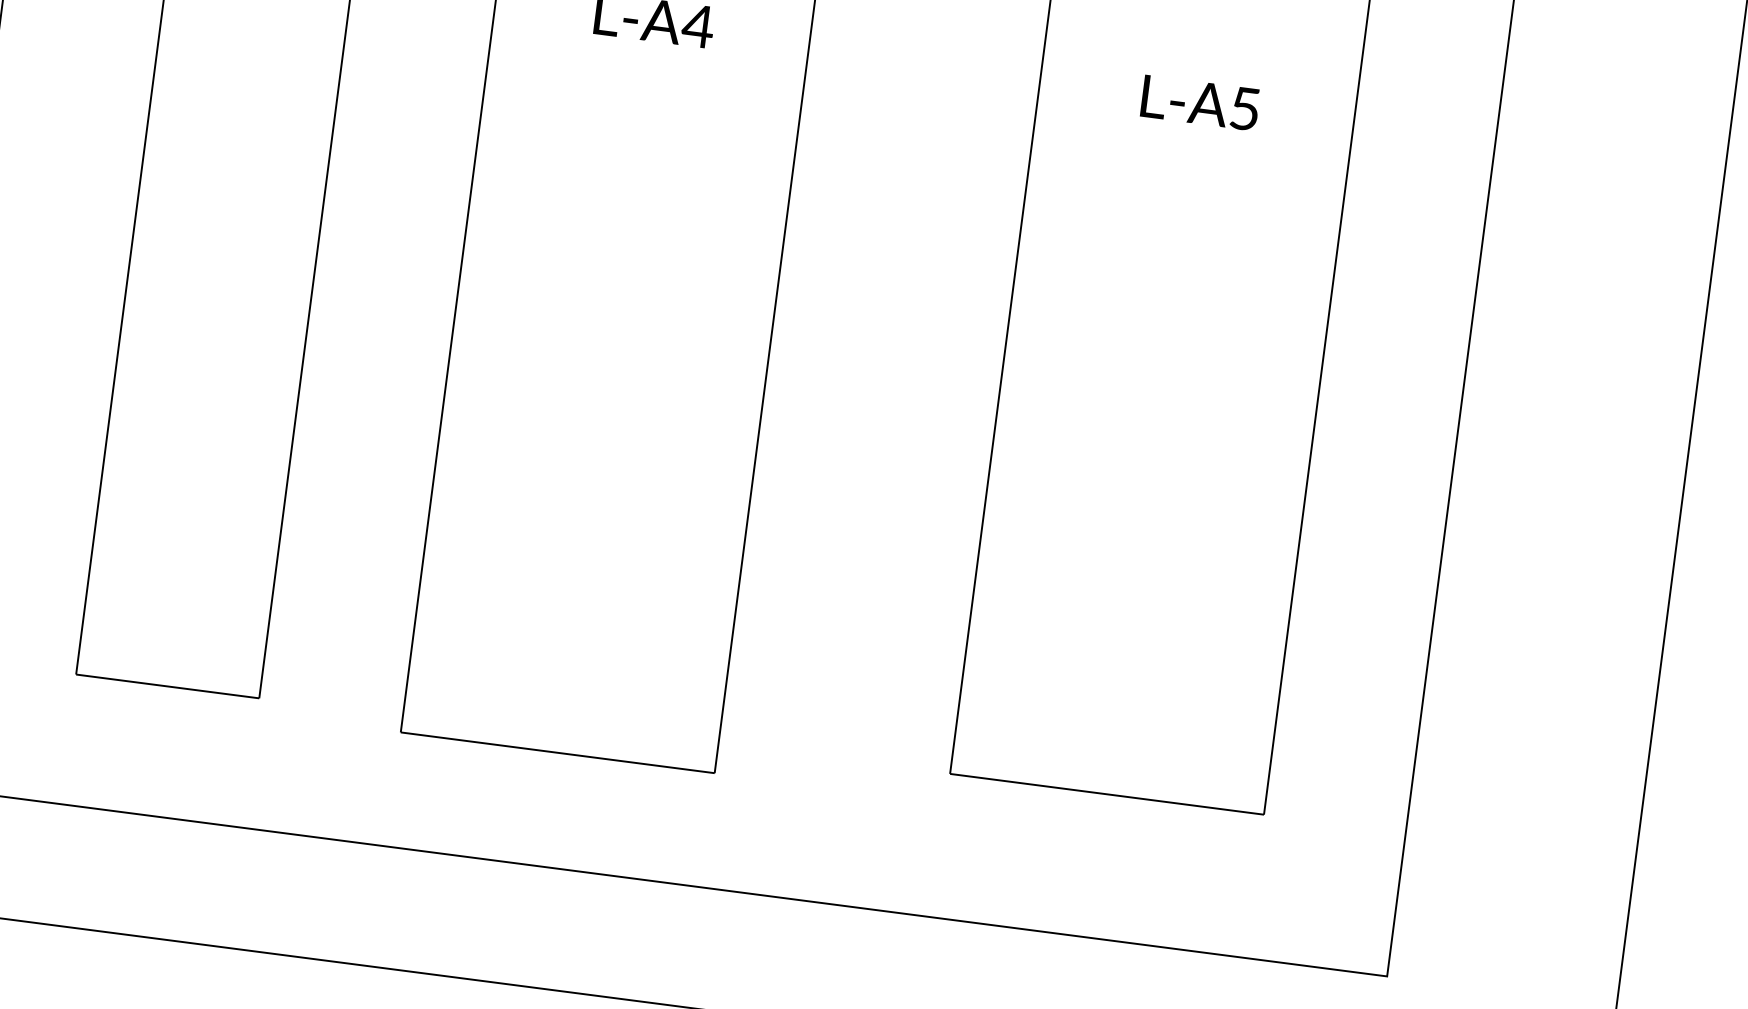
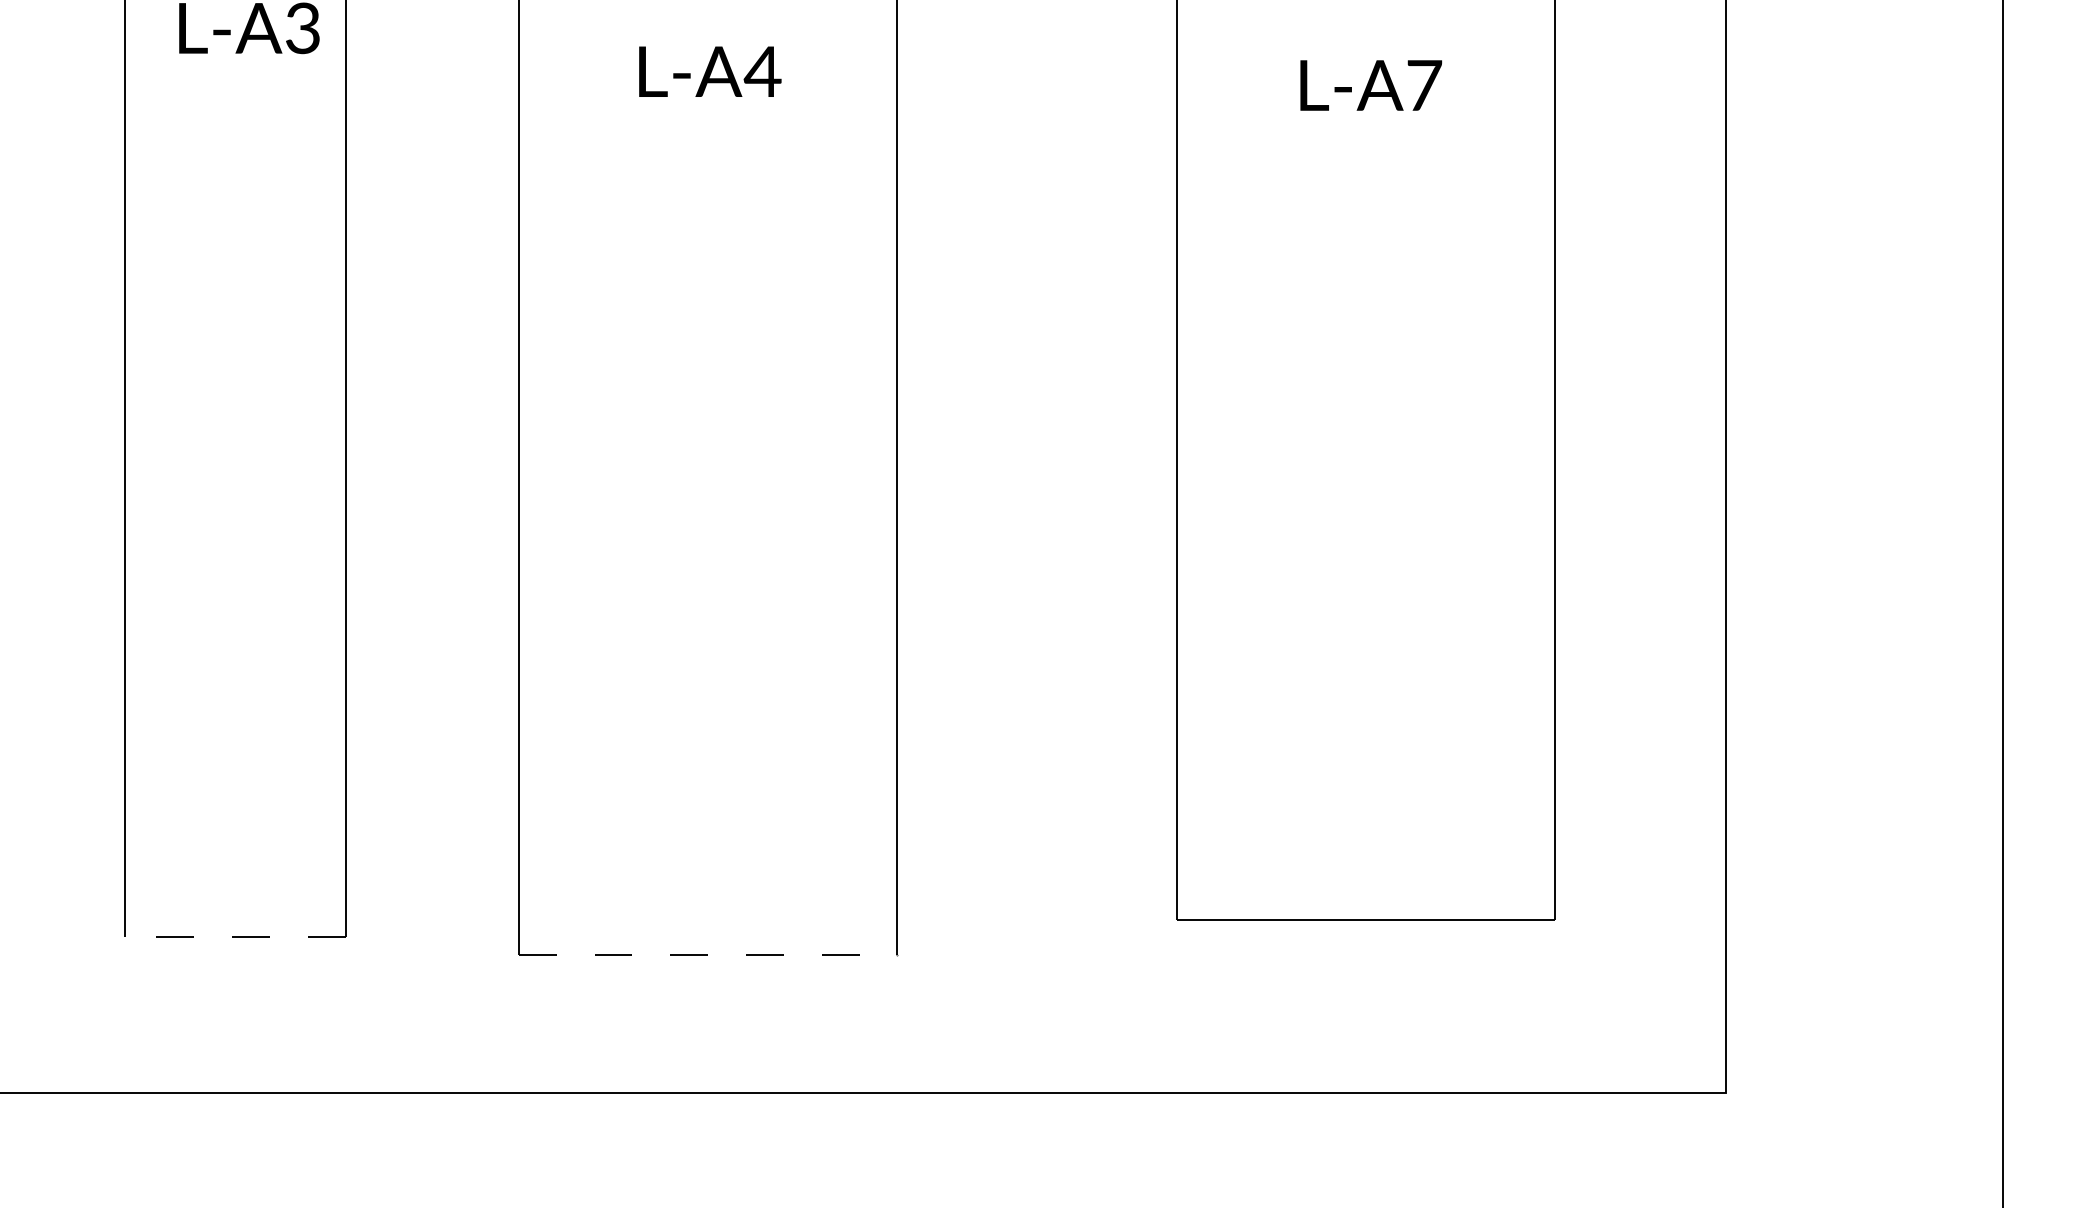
text: (1245, 108) -> (1424, 85), L-A5 -> L-A7
line: (167, 686) -> (234, 936), solid -> dashed
line: (557, 753) -> (708, 955), solid -> dashed

